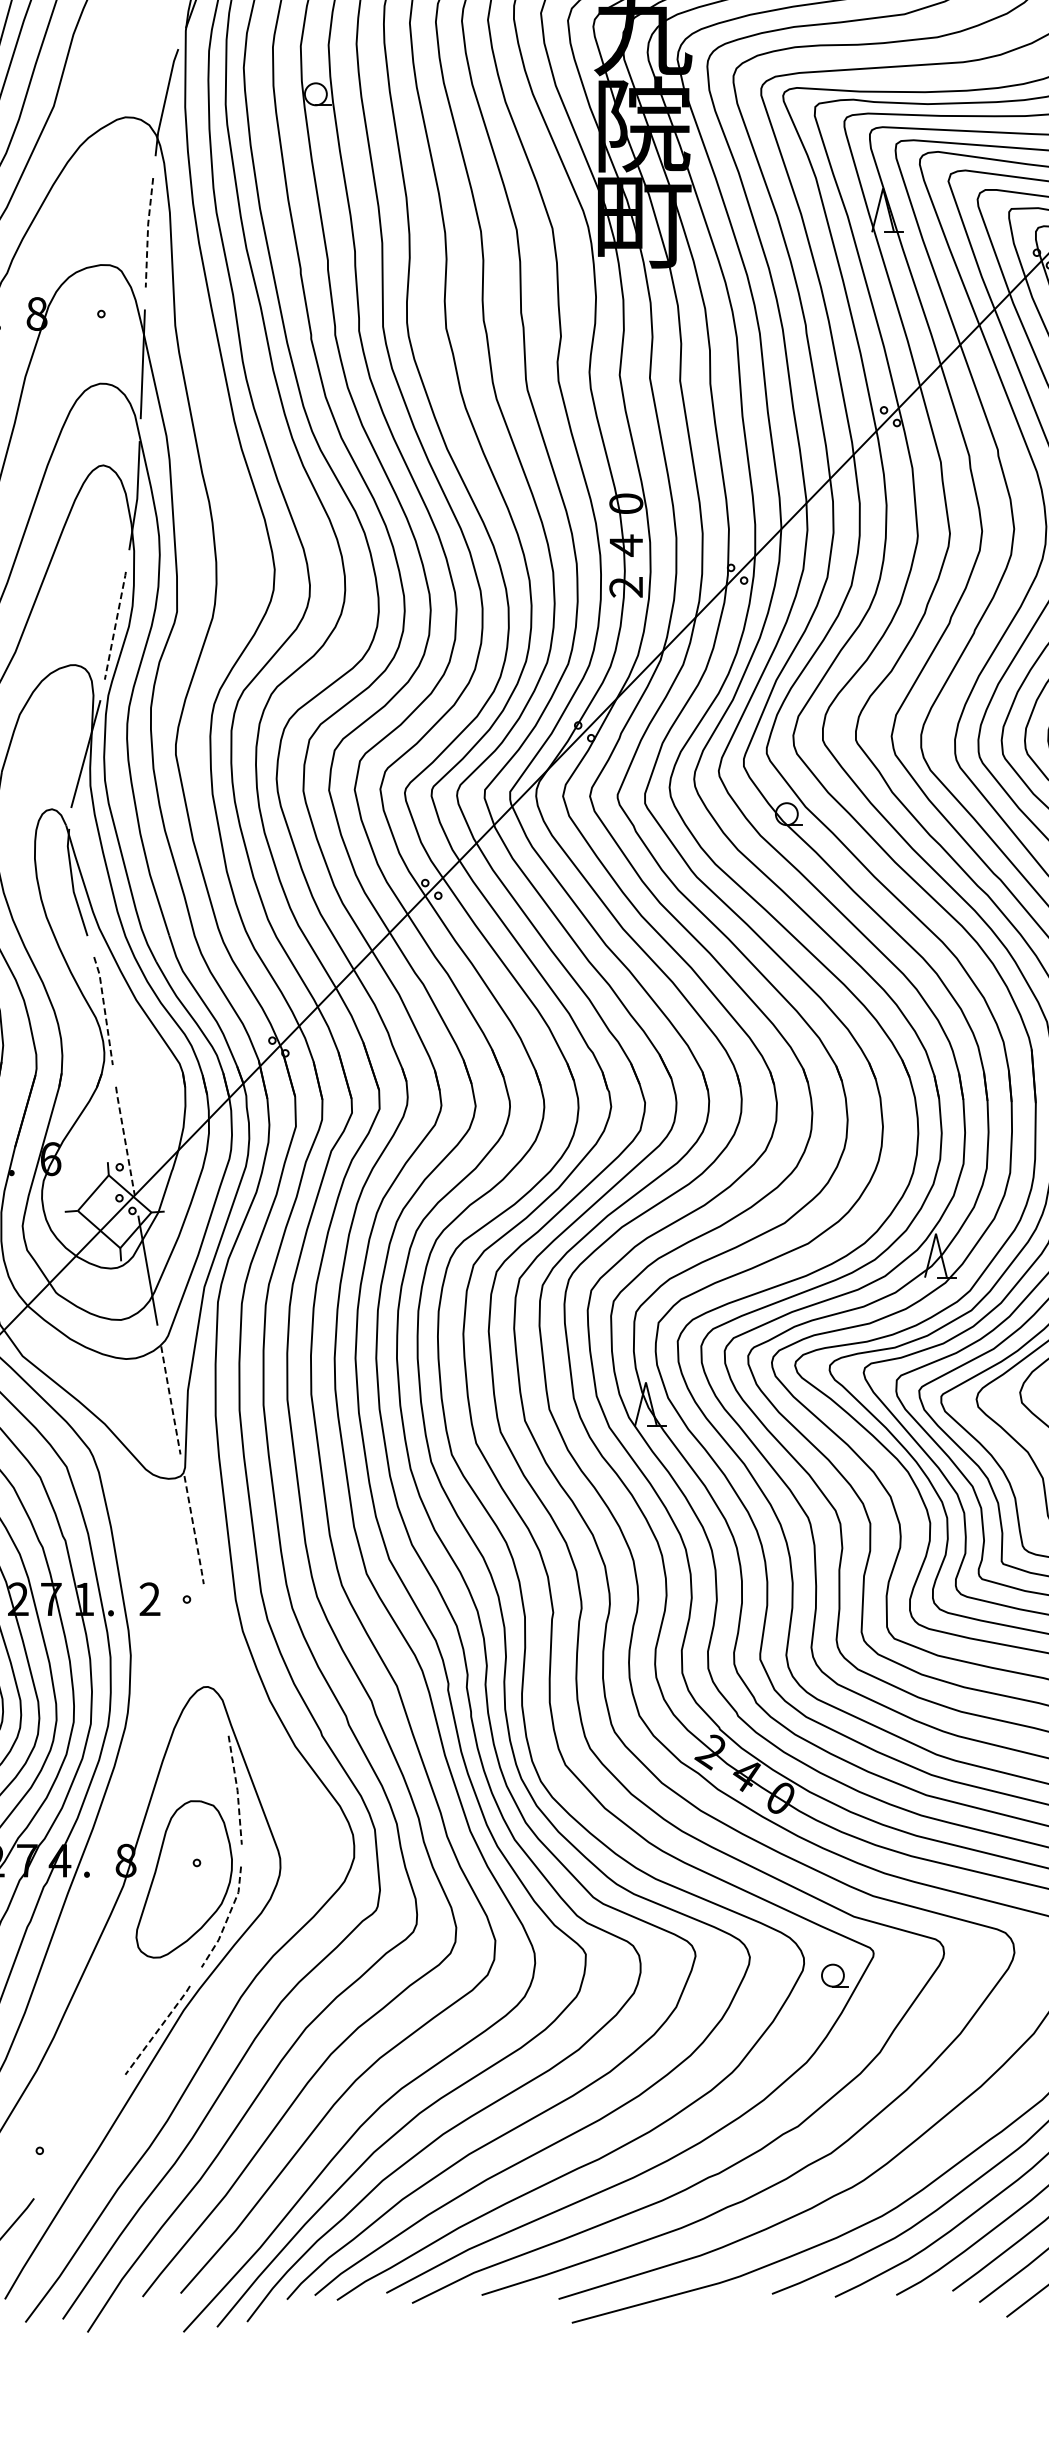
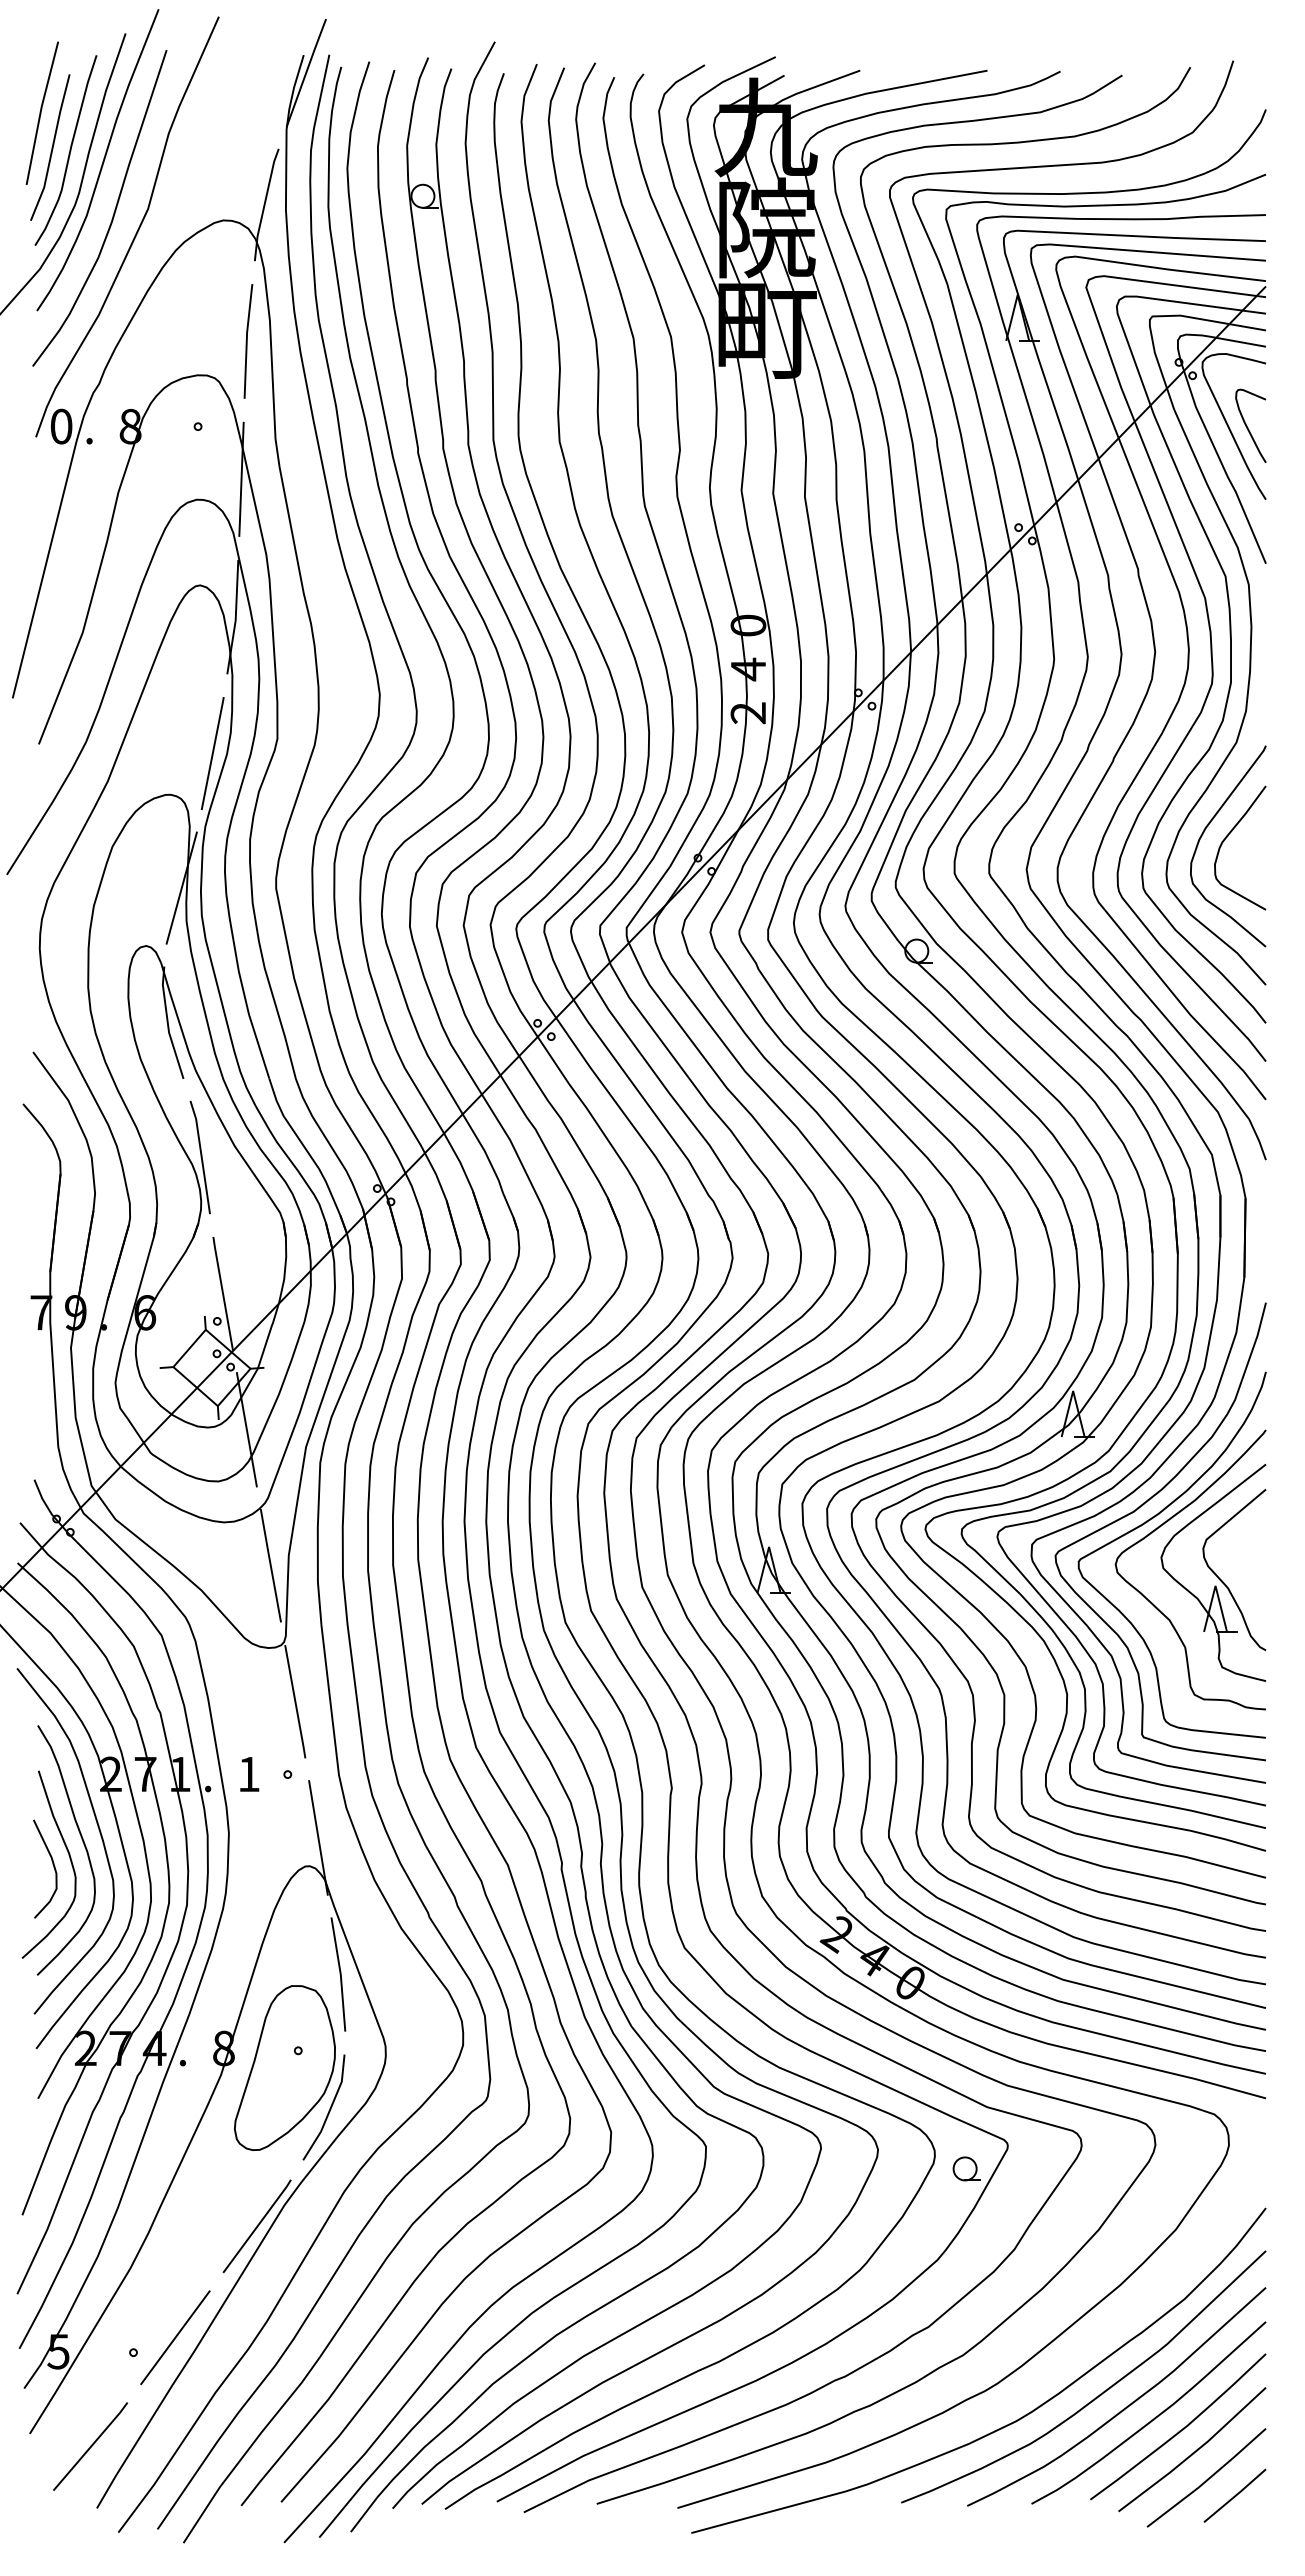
line: (147, 232) -> (246, 341), dashed -> solid
line: (115, 625) -> (212, 753), dashed -> solid
line: (104, 1010) -> (201, 1156), dashed -> solid
line: (124, 1140) -> (222, 1293), dashed -> solid
line: (170, 1400) -> (270, 1565), dashed -> solid
line: (194, 1530) -> (295, 1702), dashed -> solid
text: (149, 1598) -> (248, 1773), 2 -> 1
line: (216, 1659) -> (318, 1837), added
line: (237, 1790) -> (340, 1974), dashed -> solid
line: (227, 1918) -> (330, 2109), dashed -> solid
line: (158, 2030) -> (257, 2226), dashed -> solid
line: (79, 2136) -> (175, 2337), added

